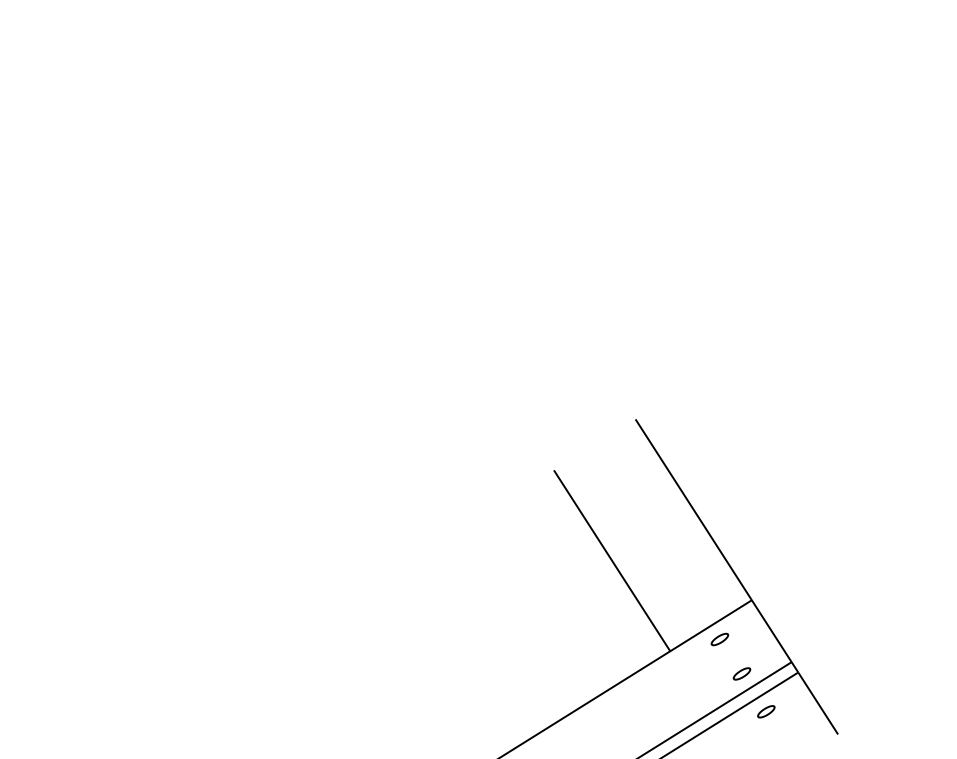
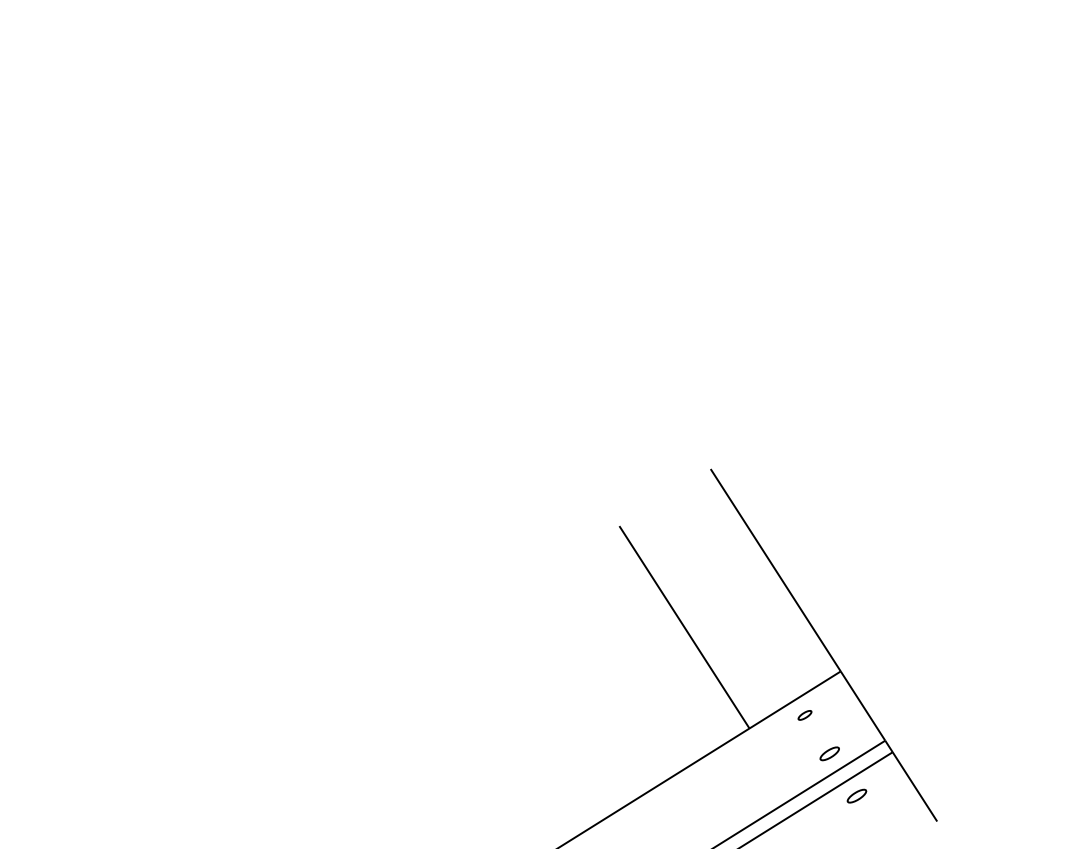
part: (719, 639) -> (804, 715), size x0.7

